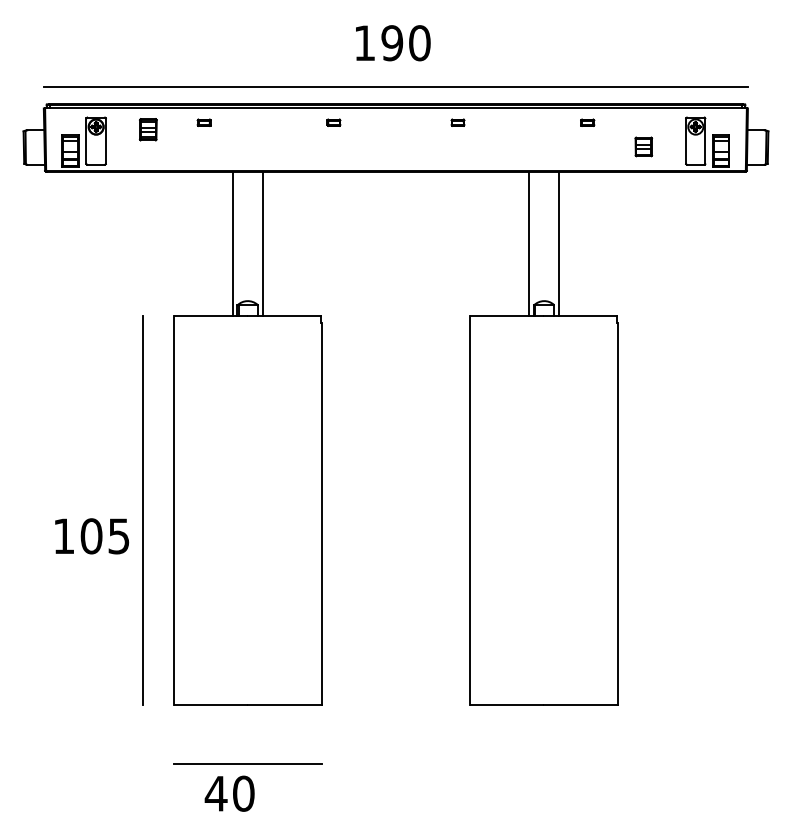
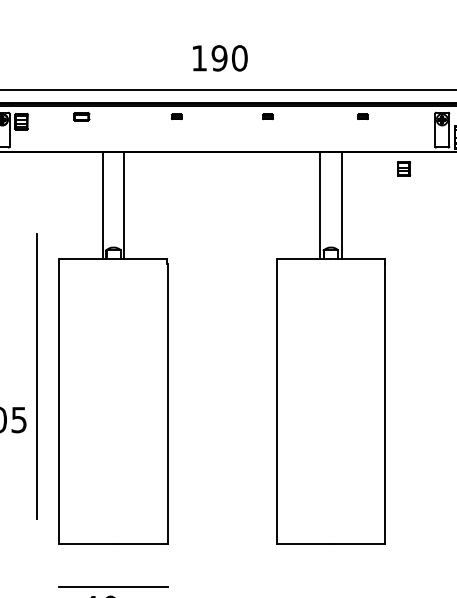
part: (203, 122) -> (81, 116), size x1.6
part: (147, 129) -> (20, 121), moved
part: (643, 146) -> (403, 168), moved
line: (142, 510) -> (36, 376), moved

